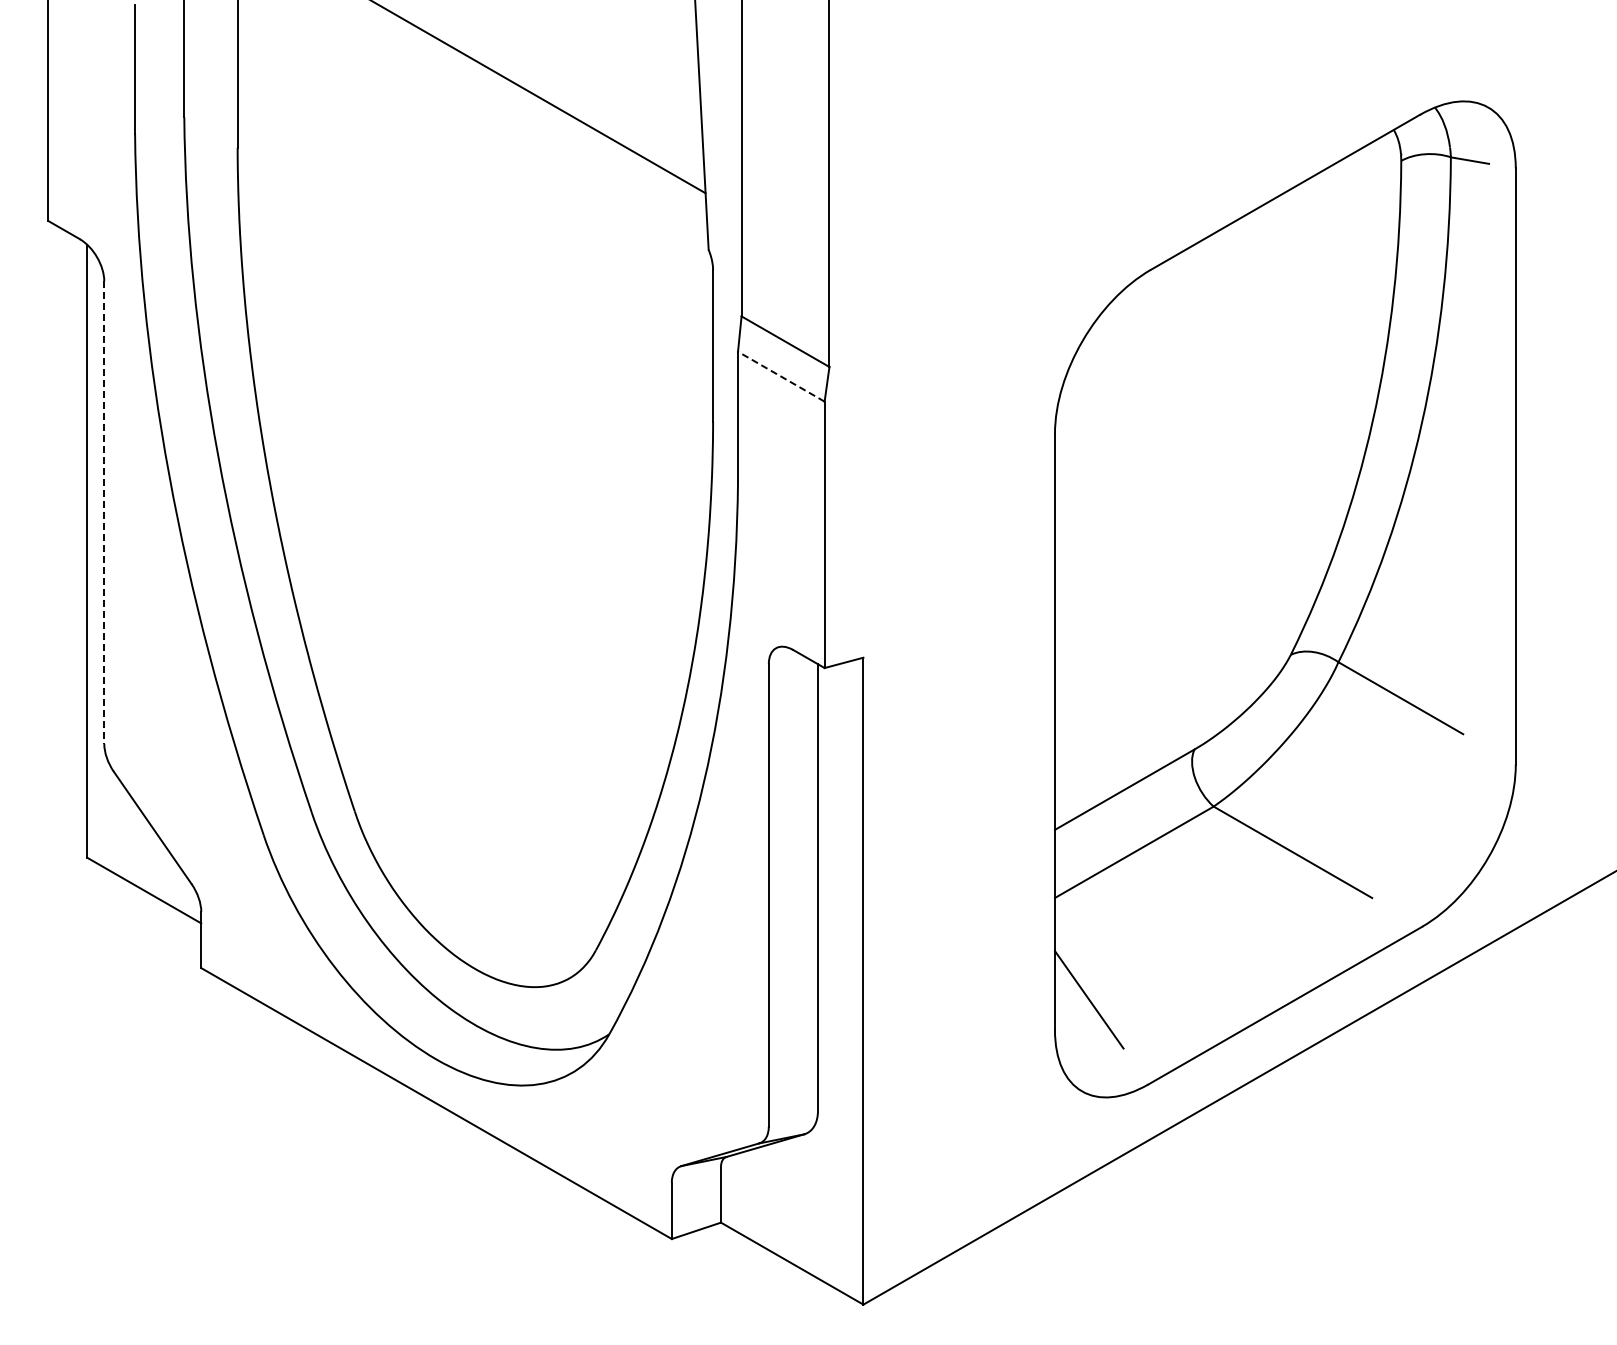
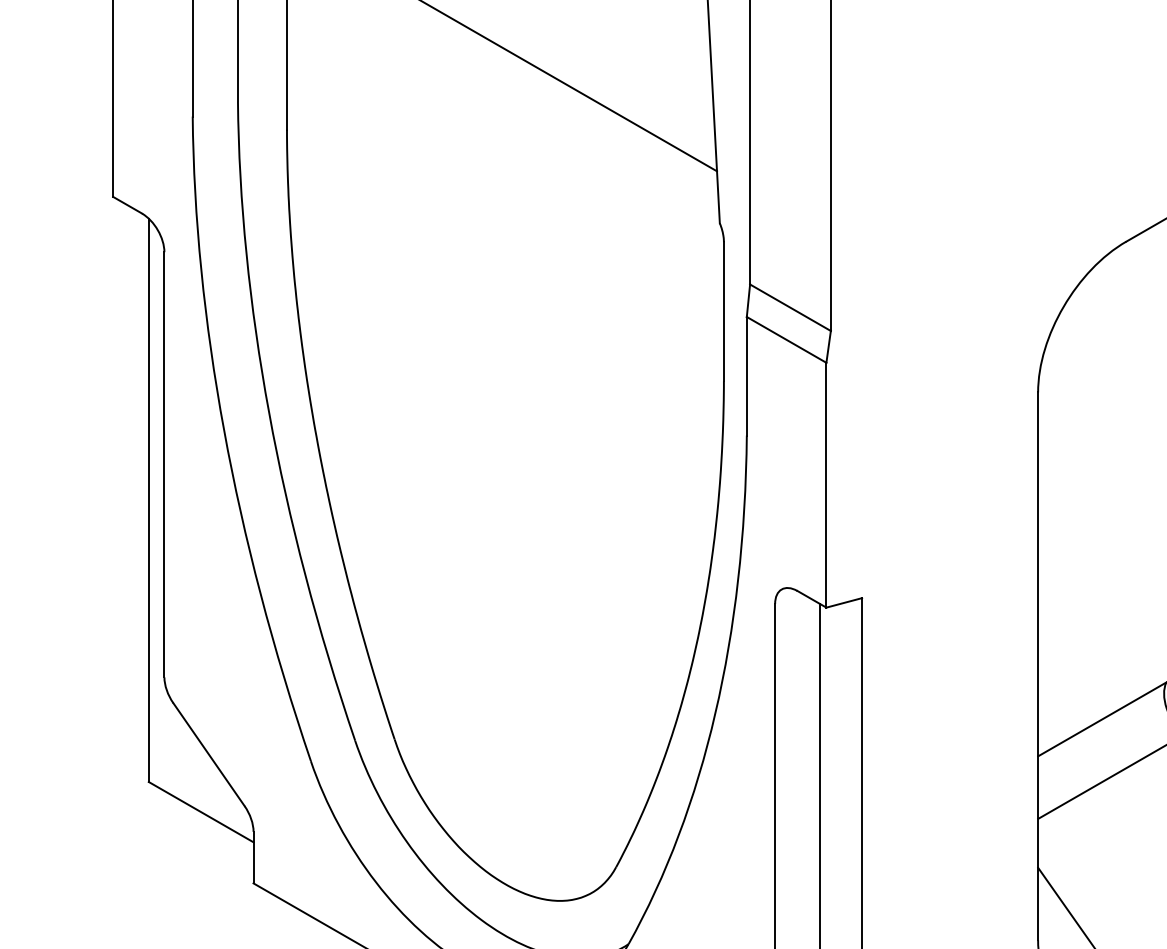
line: (781, 376) -> (786, 339), dashed -> solid
line: (104, 513) -> (164, 465), dashed -> solid

